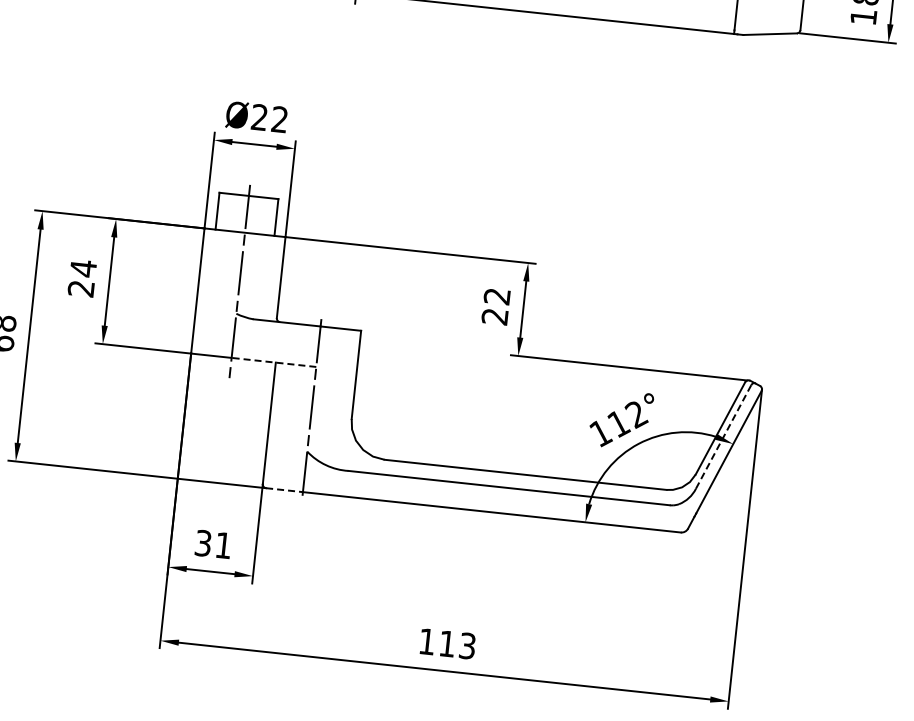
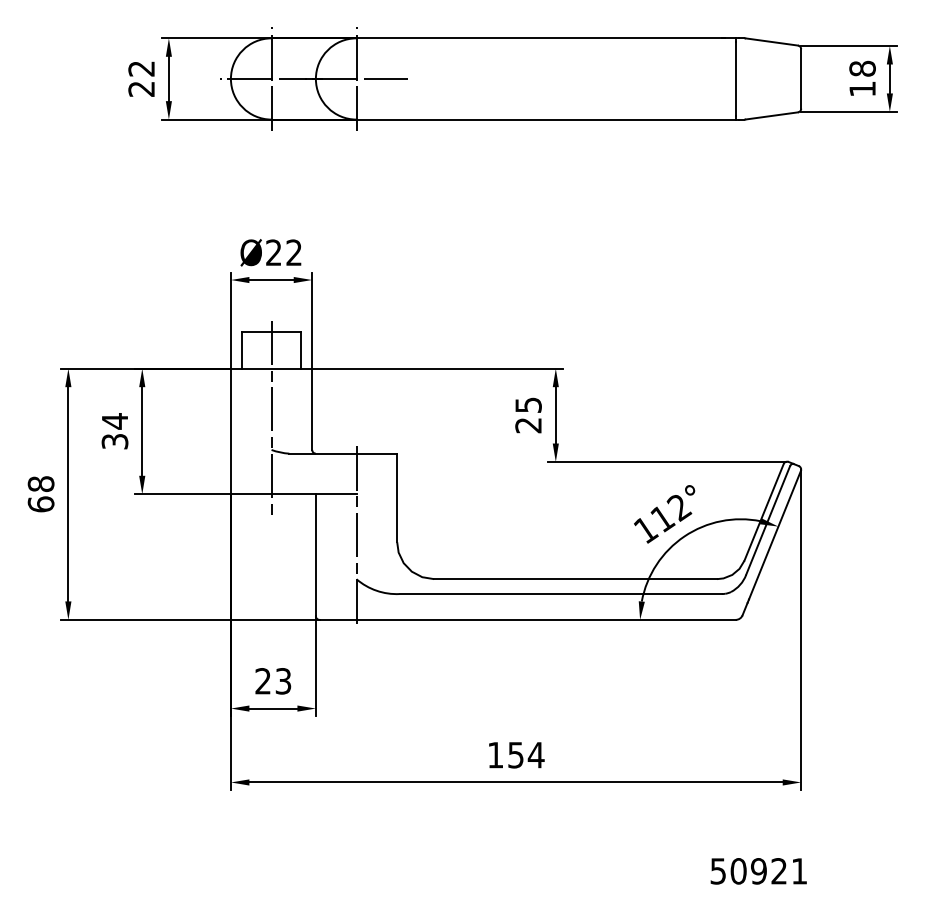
text: (80, 288) -> (114, 441), 24 -> 34
text: (497, 295) -> (528, 404), 22 -> 25
line: (273, 362) -> (313, 494), dashed -> solid
line: (722, 437) -> (767, 521), dashed -> solid
line: (285, 489) -> (338, 619), dashed -> solid
text: (213, 544) -> (273, 681), 31 -> 23
text: (457, 644) -> (526, 754), 113 -> 154

